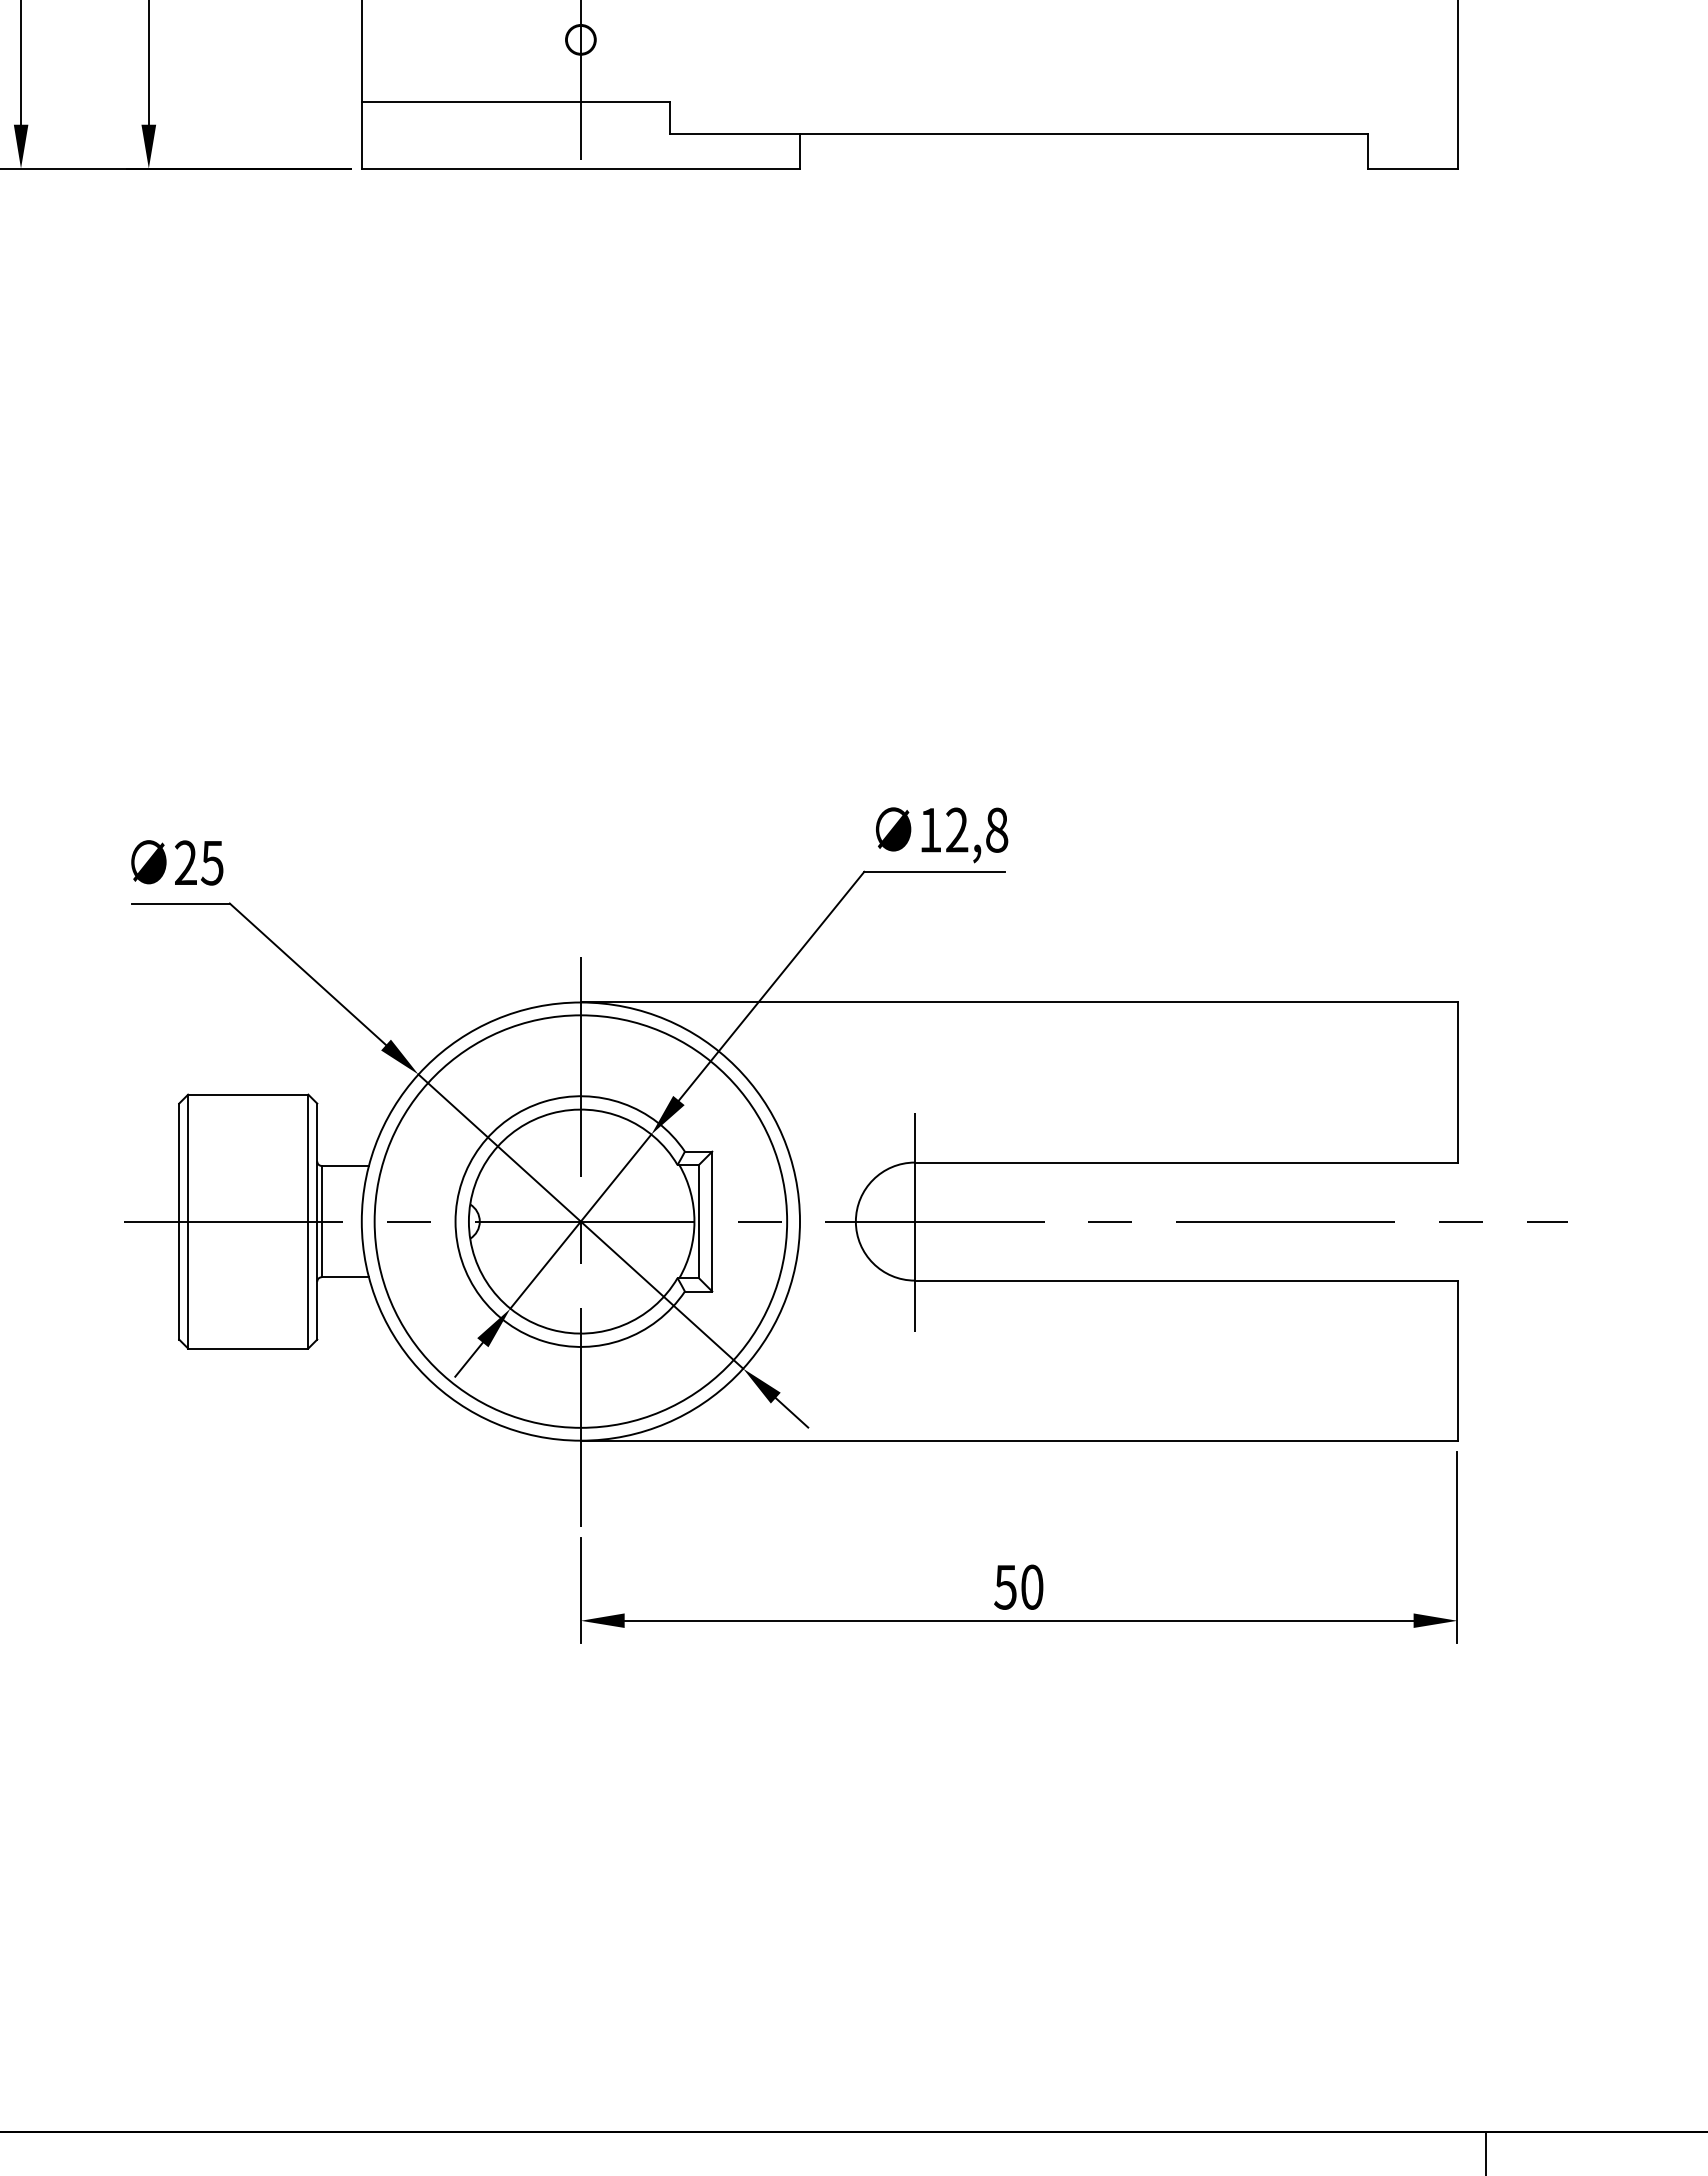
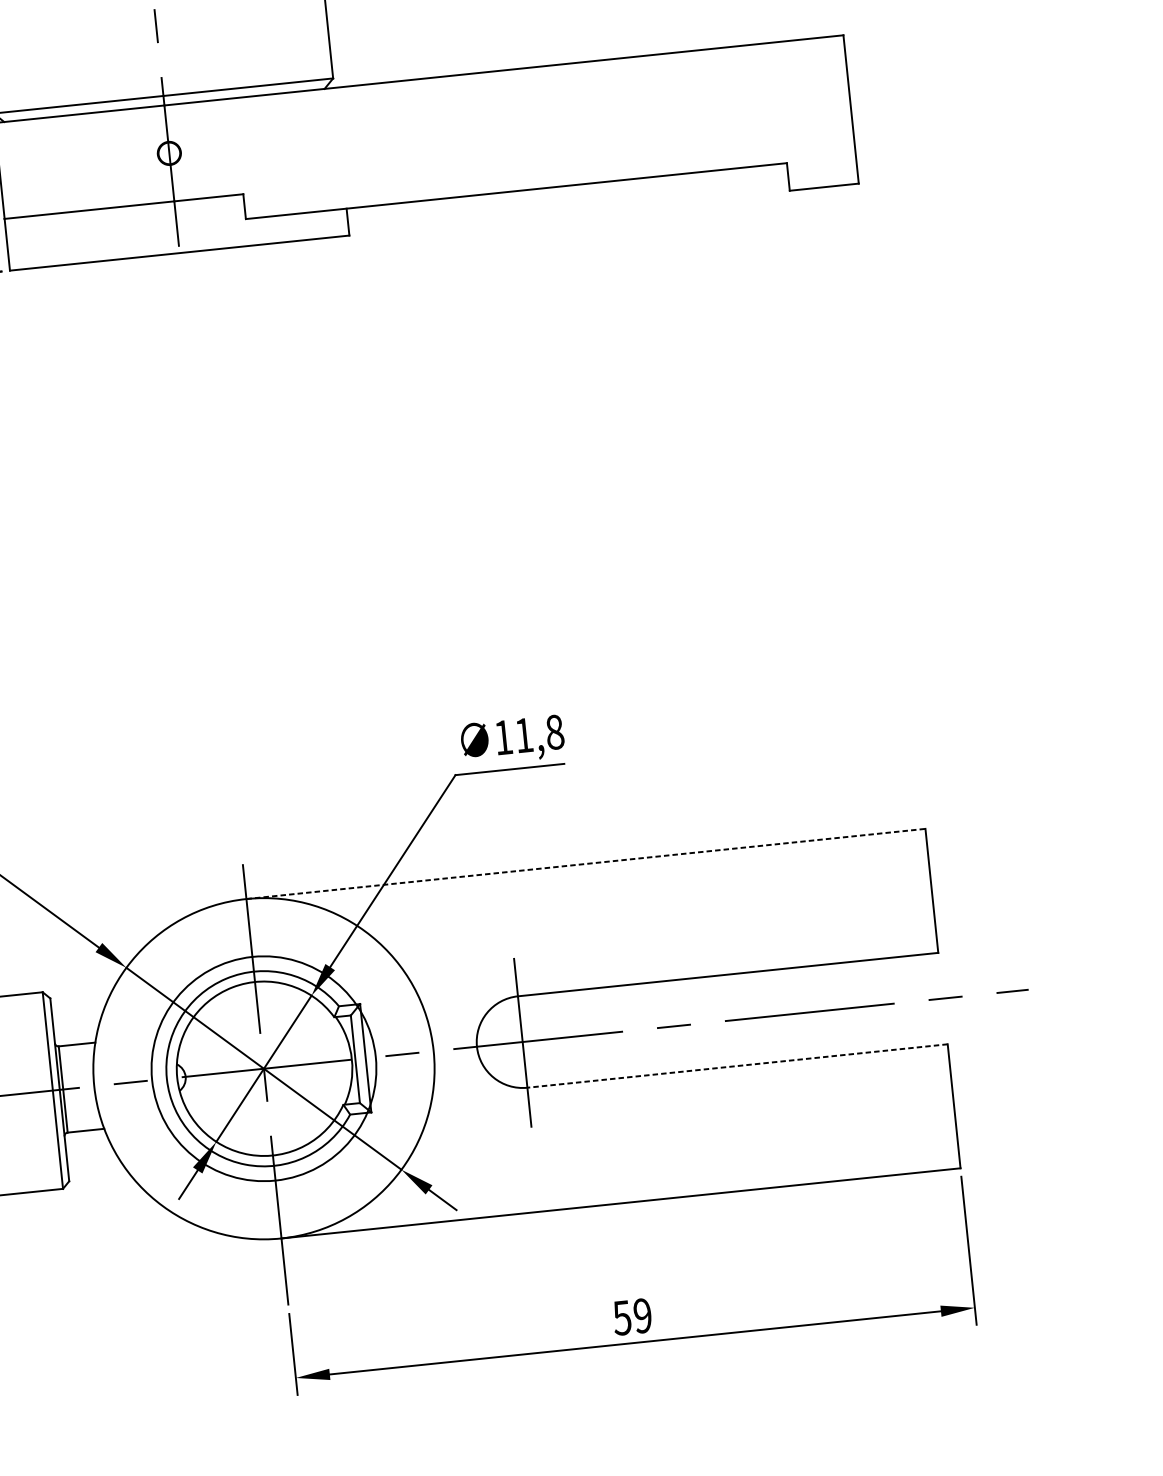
text: (957, 829) -> (524, 734), 12,8 -> 11,8
line: (1019, 1002) -> (586, 863), solid -> dashed
circle: (580, 1221) -> (263, 1068), size x0.7
line: (1185, 1280) -> (737, 1065), solid -> dashed
text: (1032, 1586) -> (642, 1315), 50 -> 59

